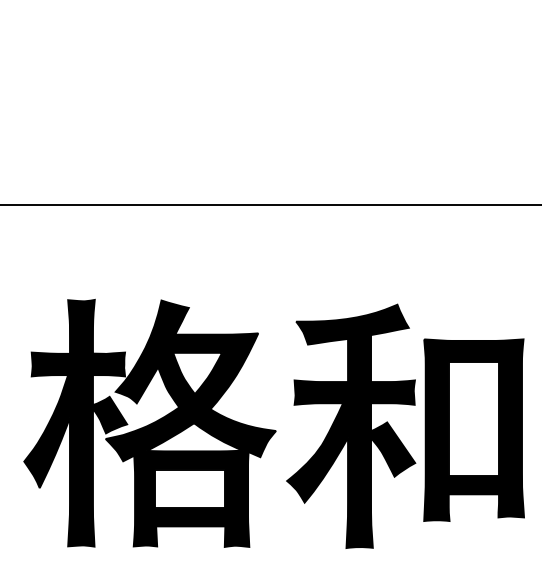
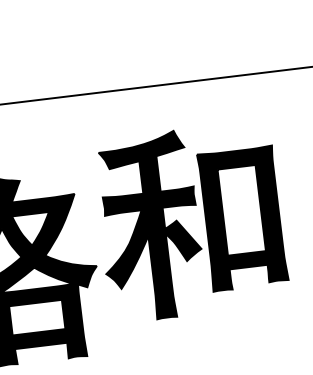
part: (395, 432) -> (183, 227), moved

